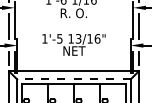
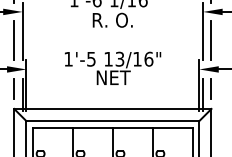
line: (73, 79) -> (112, 121), dashed -> solid

